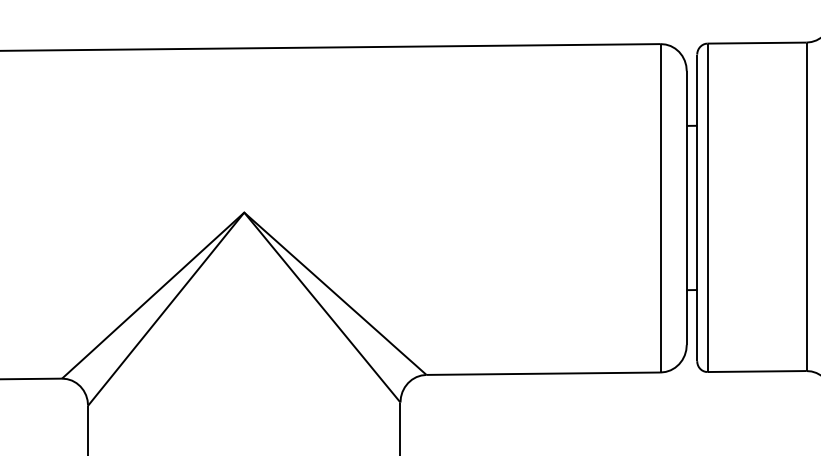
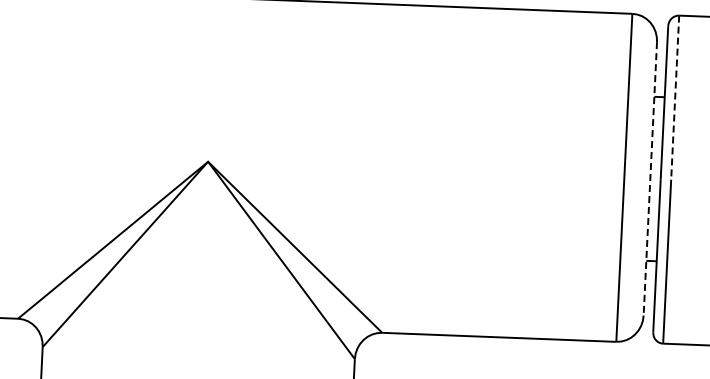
line: (707, 126) -> (675, 98), solid -> dashed
line: (686, 208) -> (650, 179), solid -> dashed

